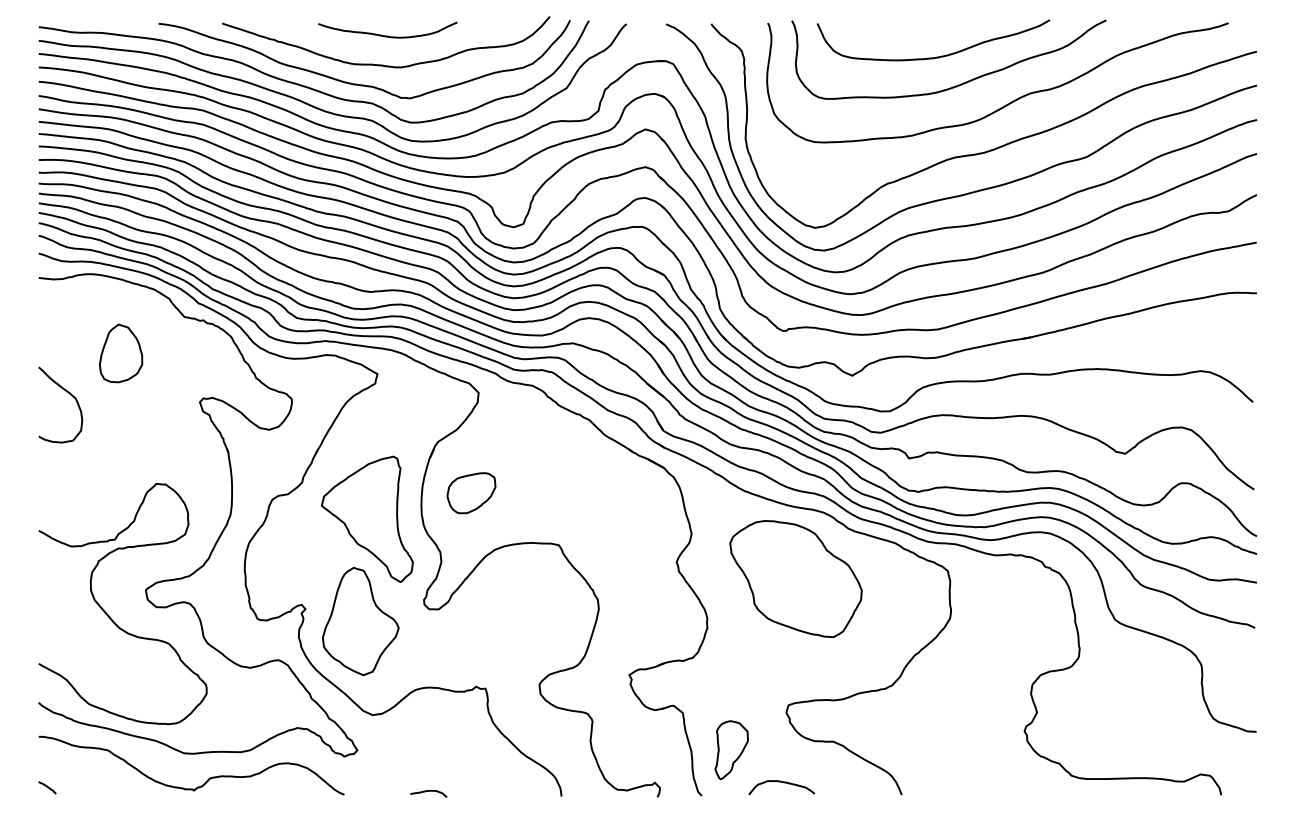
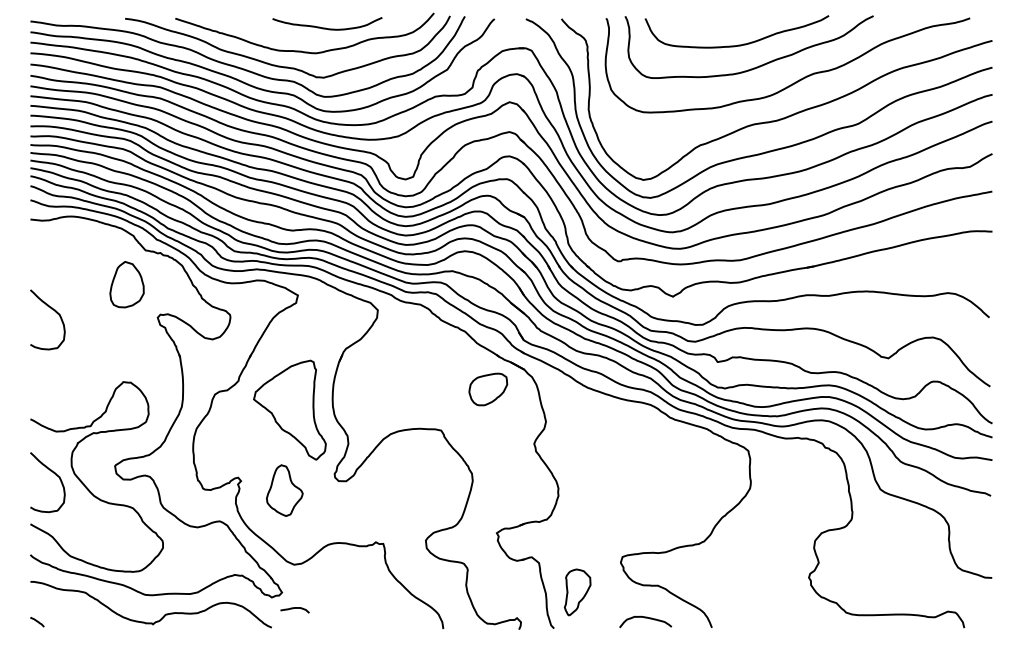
curve: (387, 35) -> (327, 28), moved
part: (121, 353) -> (127, 284), moved
part: (471, 493) -> (488, 389), moved
part: (795, 578) -> (628, 456), removed
curve: (66, 598) -> (52, 472), added
part: (360, 620) -> (284, 490), size x0.6
curve: (783, 783) -> (647, 618), moved
curve: (428, 791) -> (294, 608), moved

